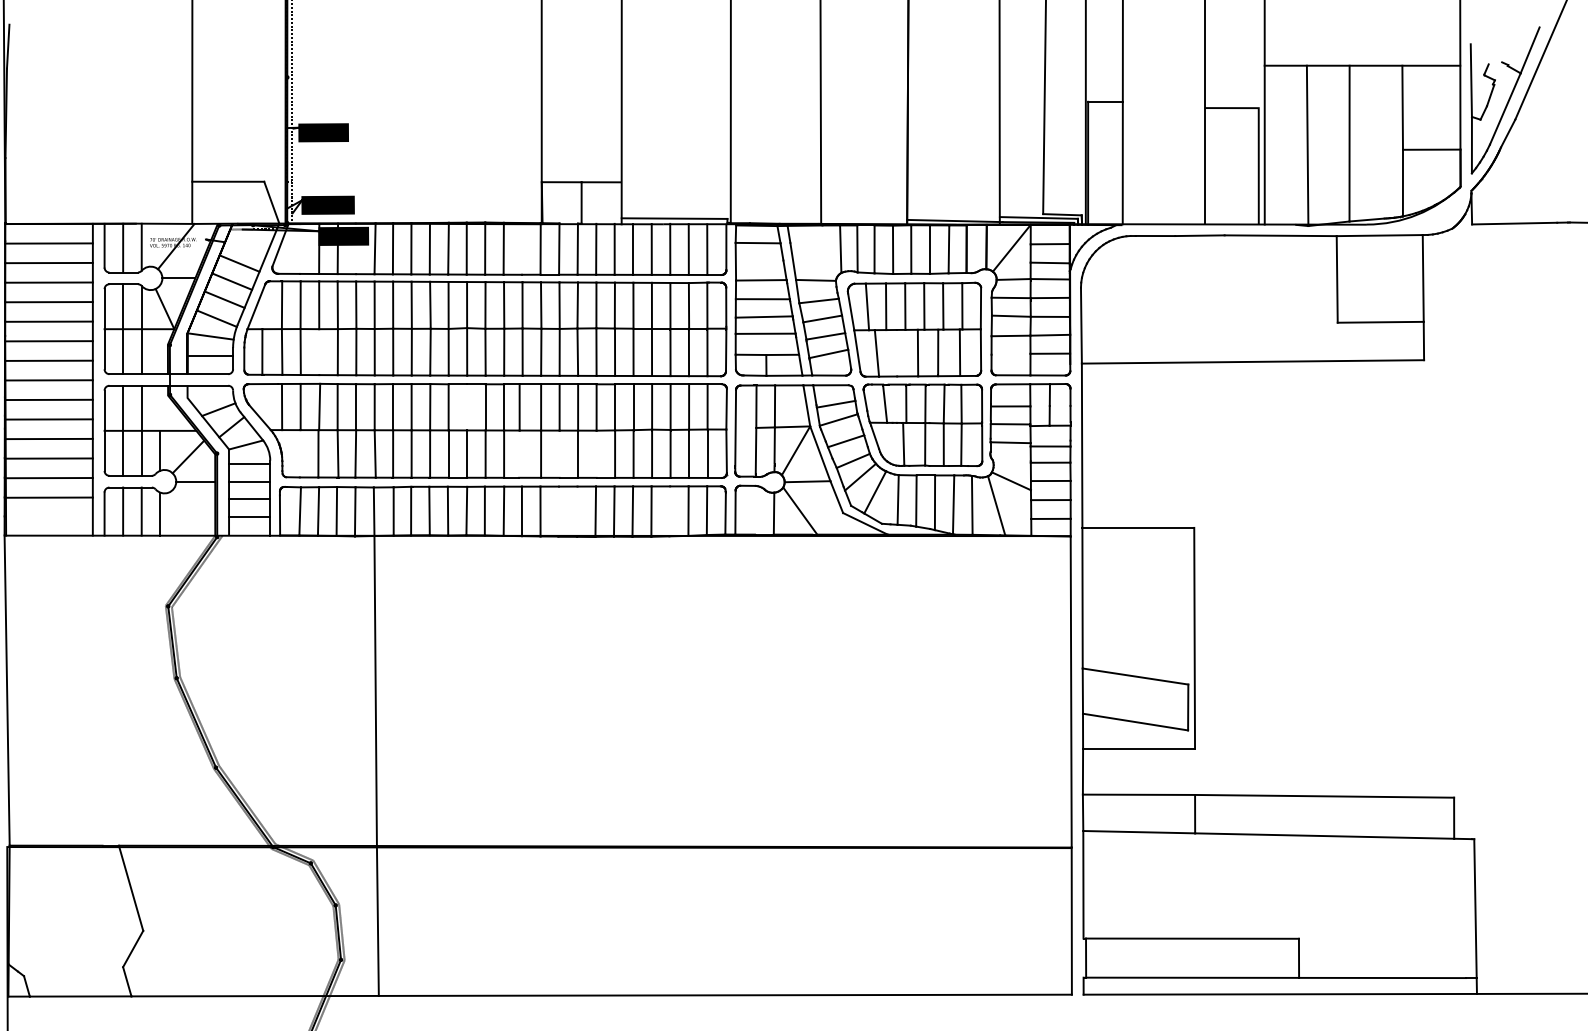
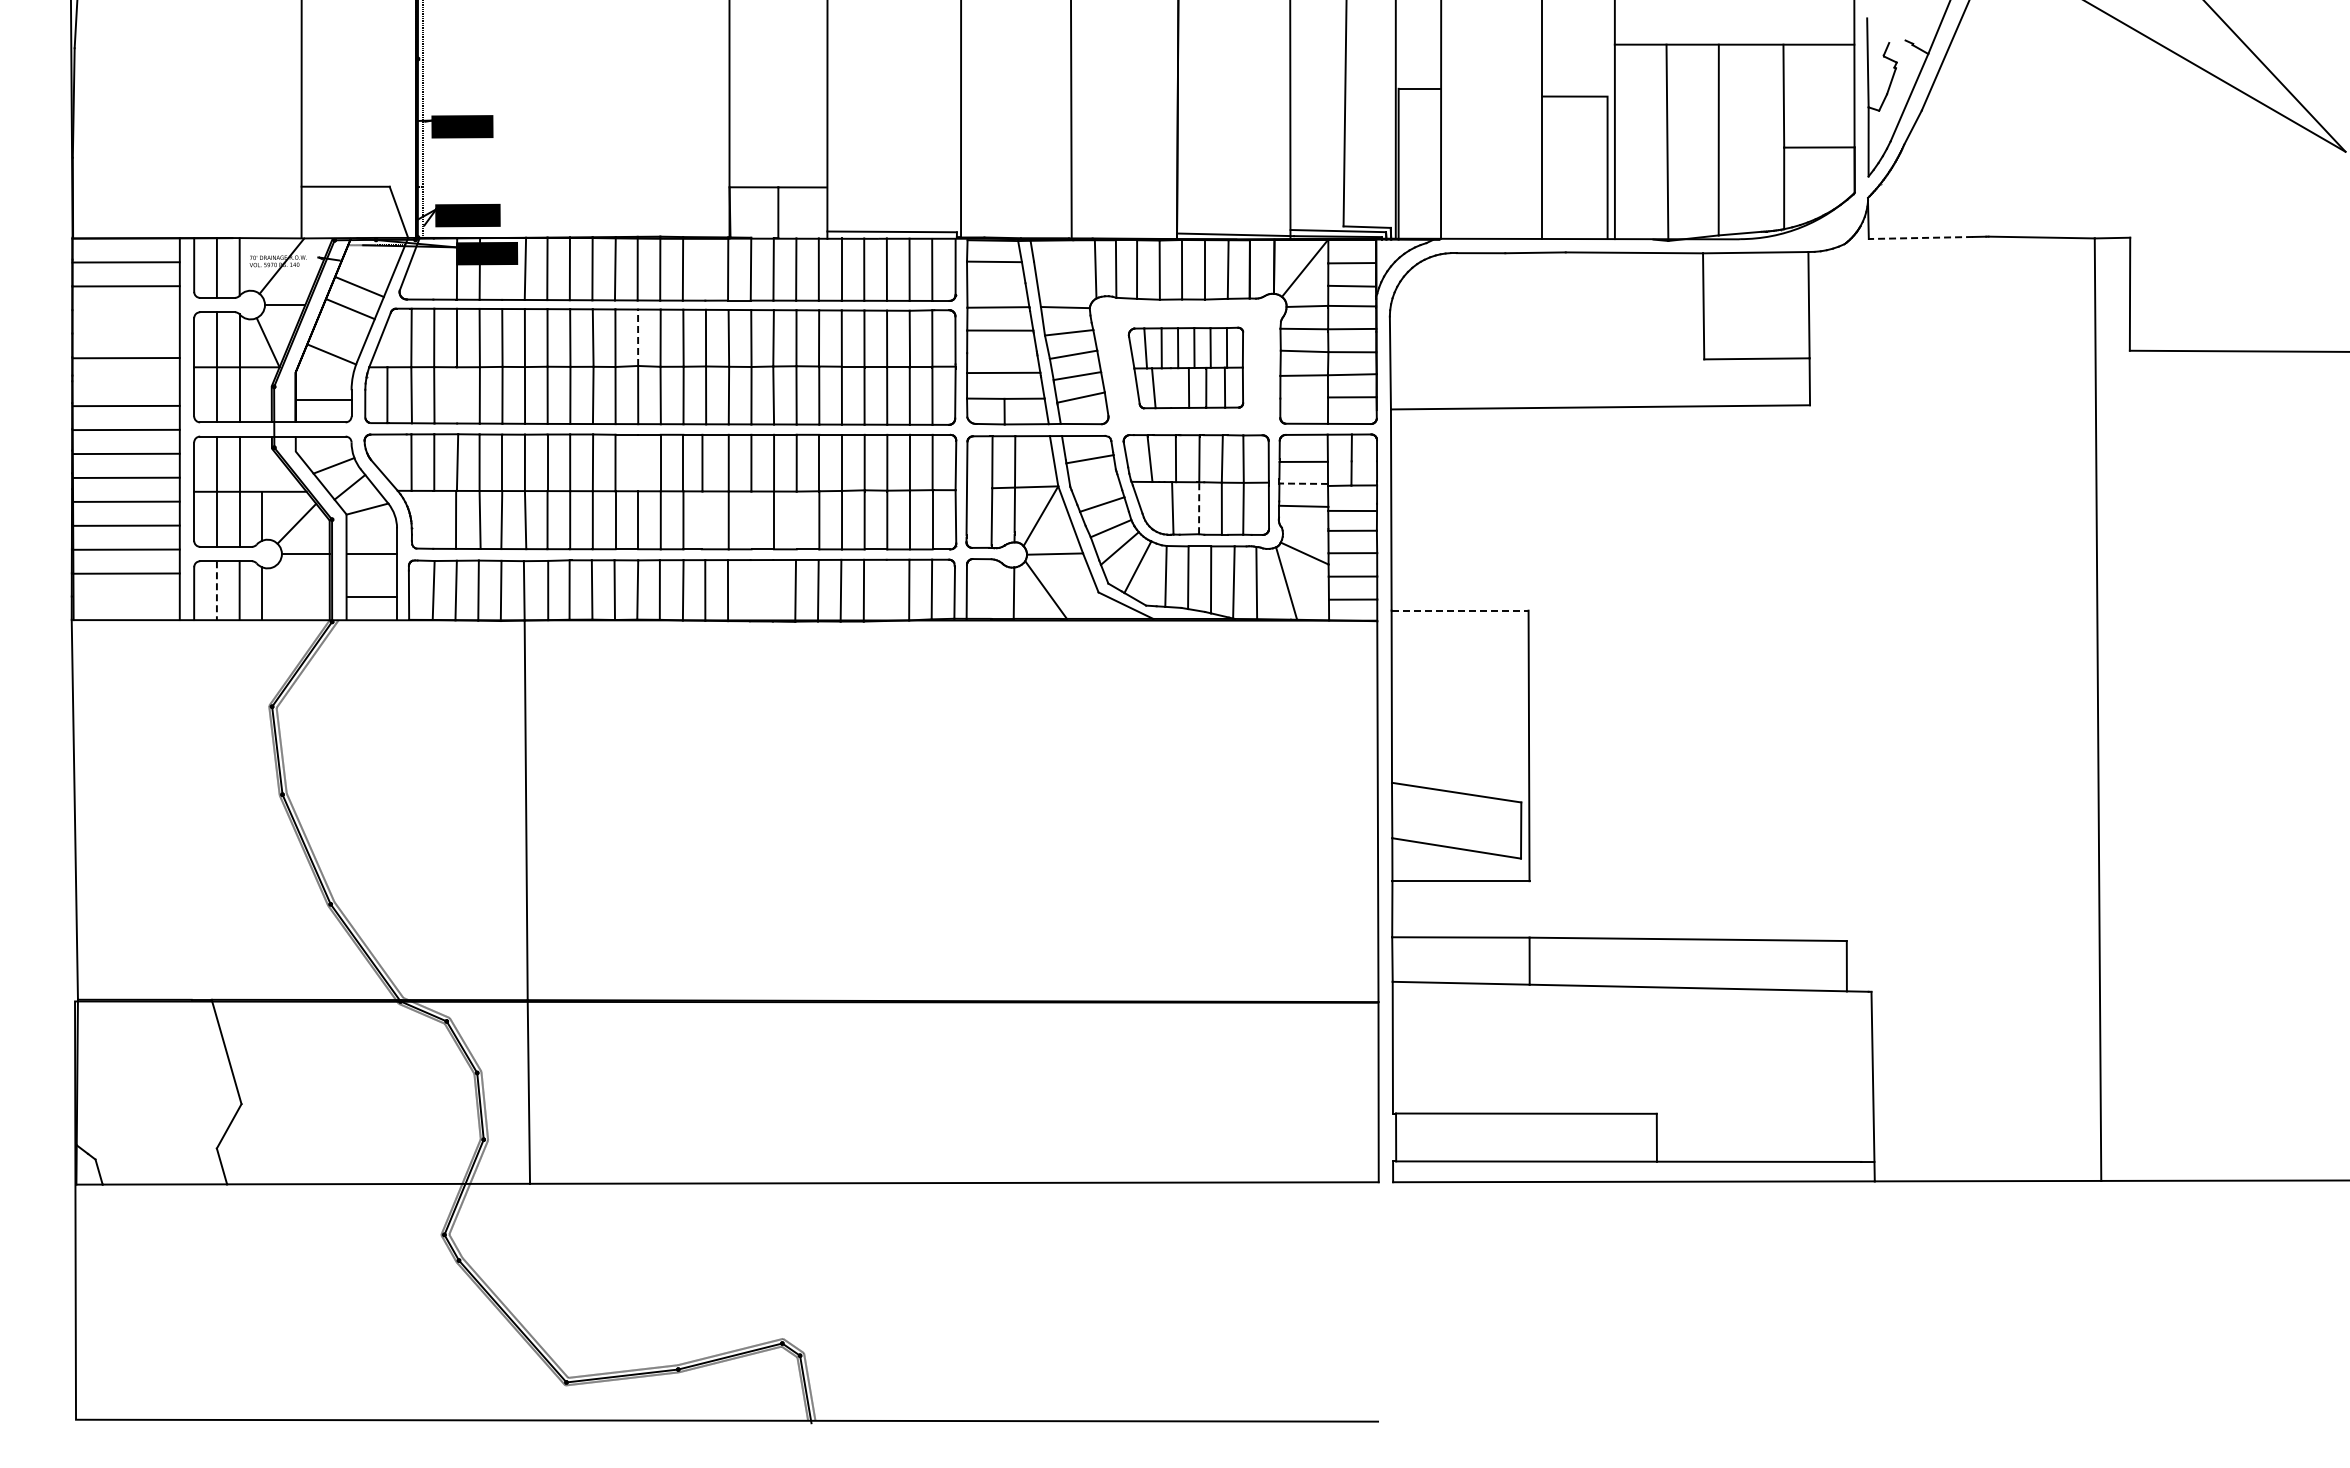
line: (1514, 224) -> (1920, 238), solid -> dashed
line: (48, 282) -> (125, 310), removed
line: (224, 299) -> (340, 331), removed
line: (48, 302) -> (125, 334), removed
line: (467, 304) -> (638, 337), solid -> dashed
line: (763, 317) -> (1001, 352), removed
part: (914, 329) -> (1185, 367), size x0.7
line: (210, 336) -> (323, 376), removed
line: (48, 340) -> (125, 381), removed
line: (838, 419) -> (1093, 478), removed
line: (1010, 424) -> (1303, 483), solid -> dashed
line: (925, 444) -> (1199, 508), solid -> dashed
line: (249, 464) -> (371, 532), removed
line: (249, 499) -> (371, 575), removed
line: (122, 512) -> (216, 591), solid -> dashed
line: (1138, 527) -> (1460, 610), solid -> dashed

